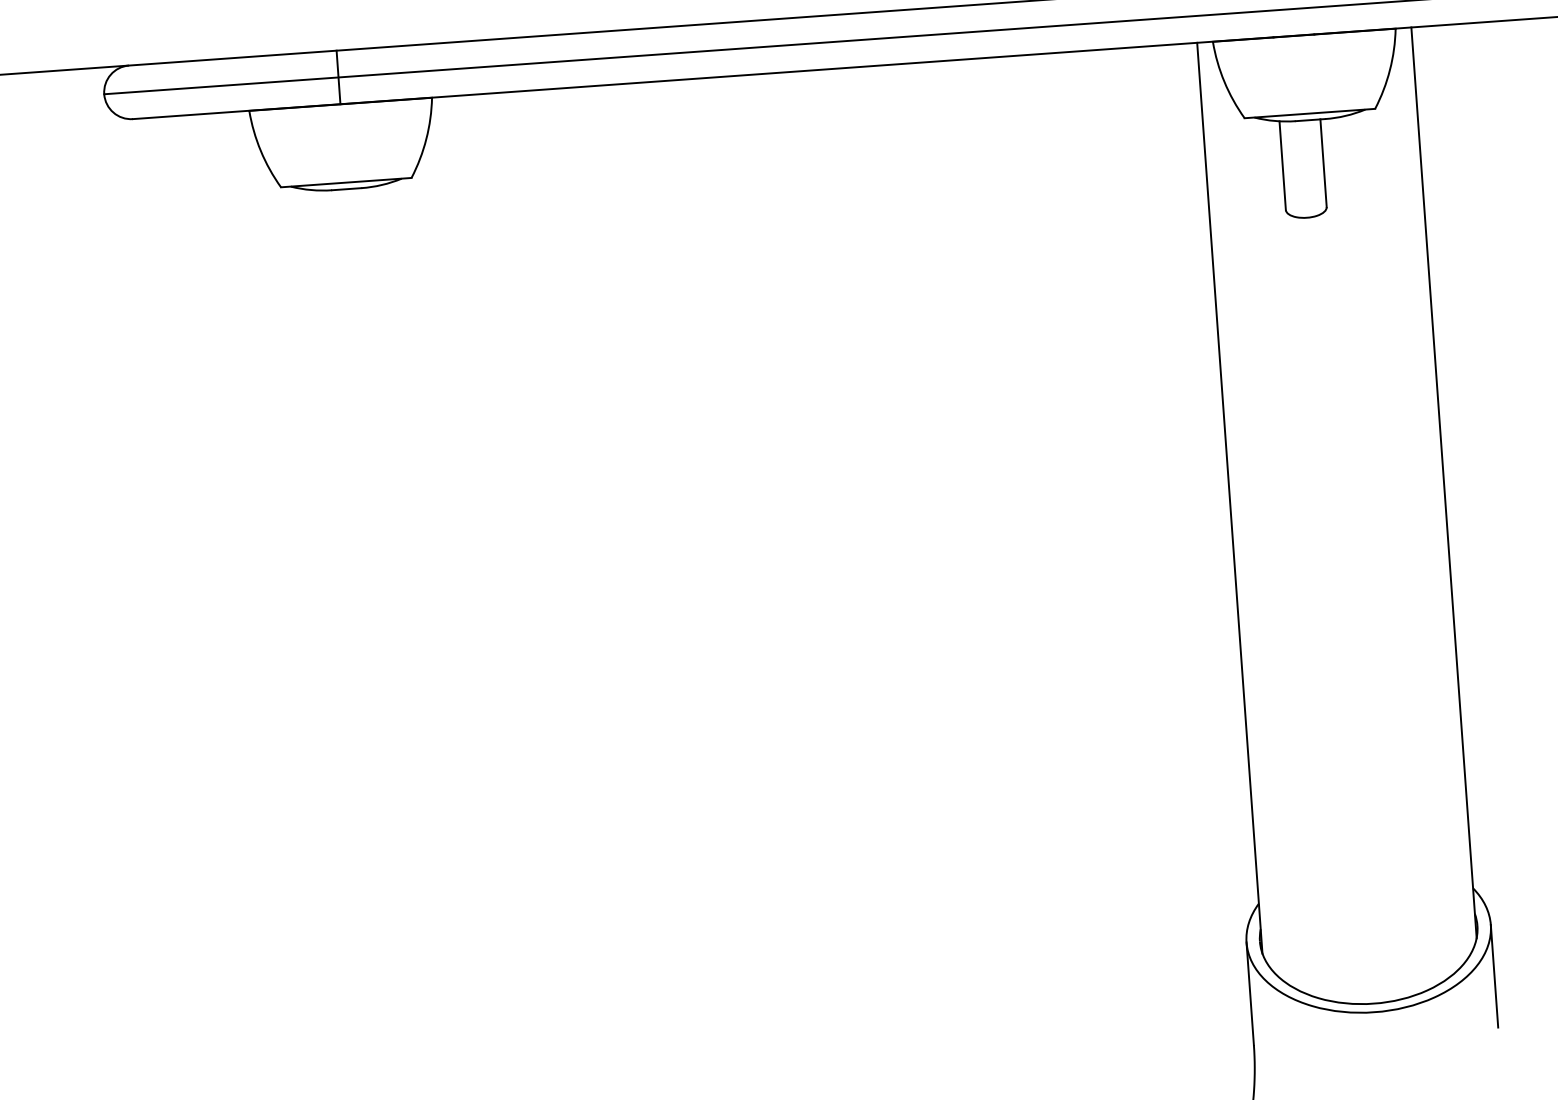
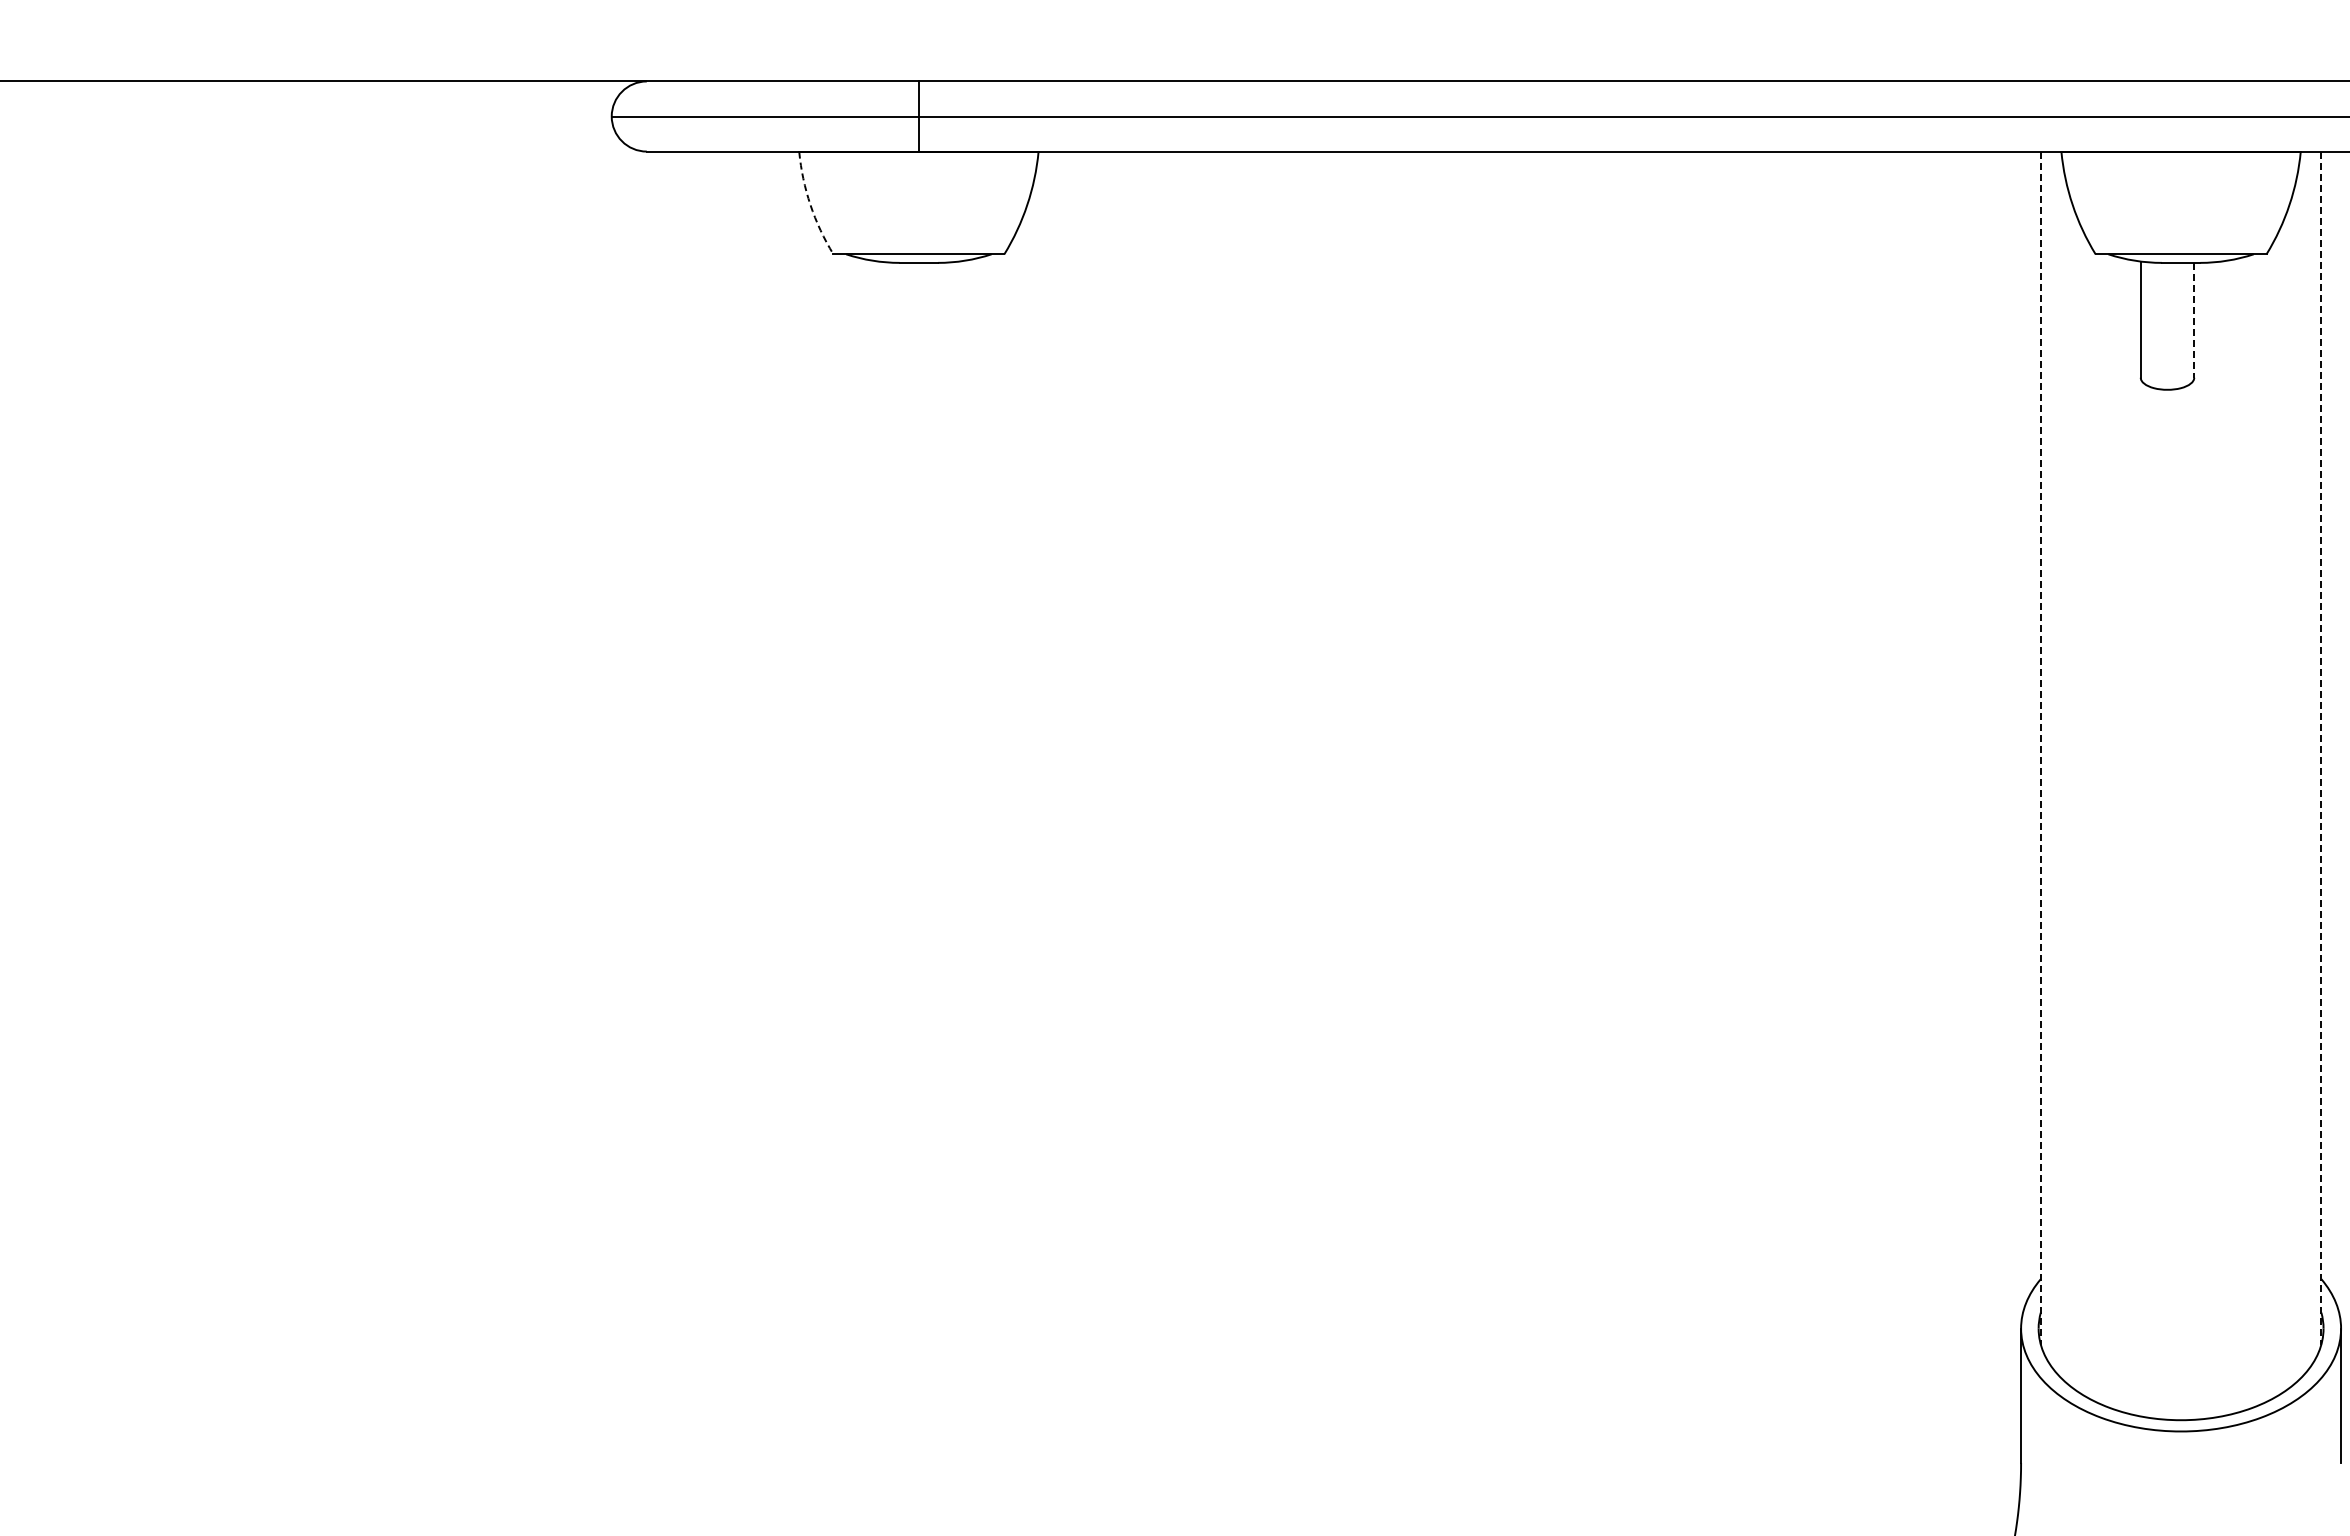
arc: (260, 150) -> (810, 204), solid -> dashed
line: (1323, 163) -> (2194, 320), solid -> dashed
line: (1444, 483) -> (2321, 748), solid -> dashed
line: (1229, 498) -> (2040, 748), solid -> dashed

